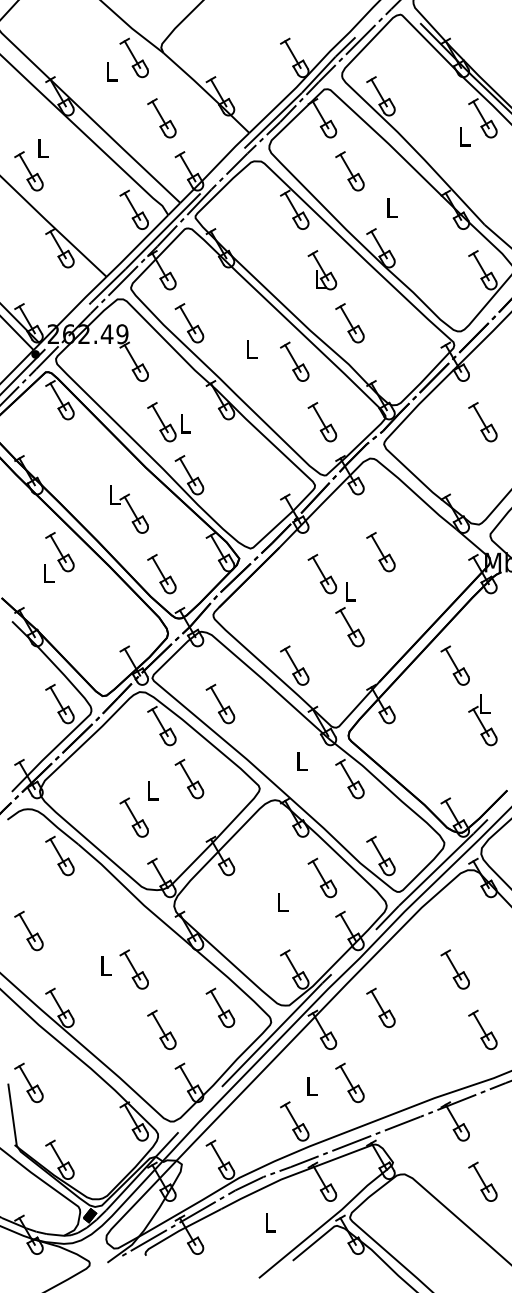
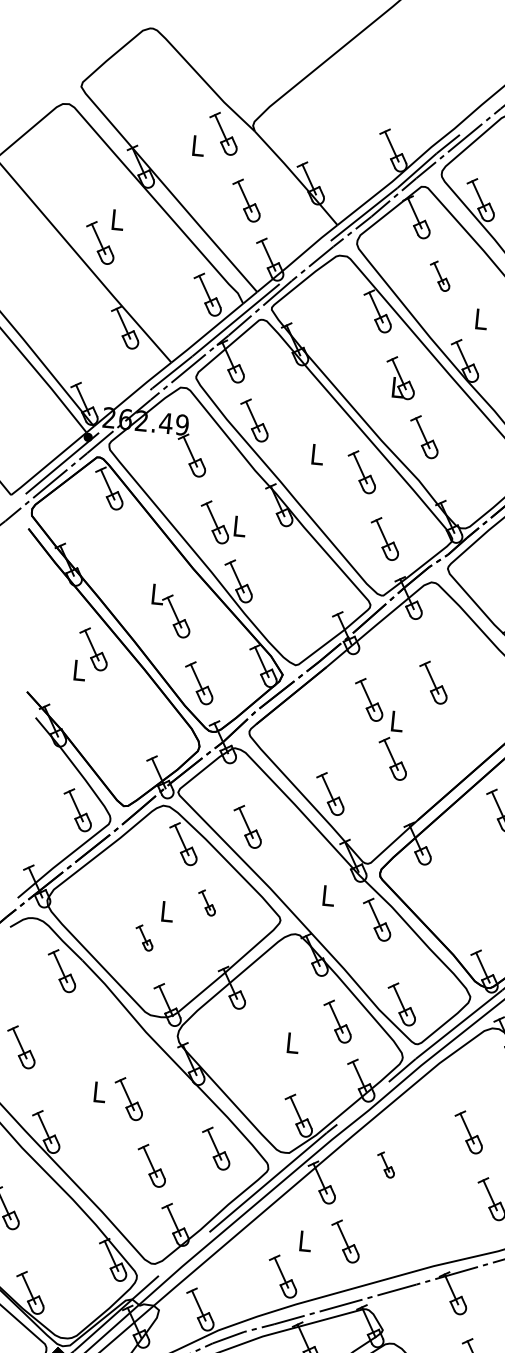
part: (349, 171) -> (439, 276), size x0.7
part: (189, 778) -> (207, 902), size x0.6
part: (133, 817) -> (143, 937), size x0.6
part: (380, 1007) -> (385, 1164), size x0.6

